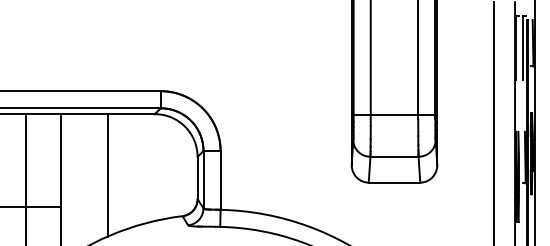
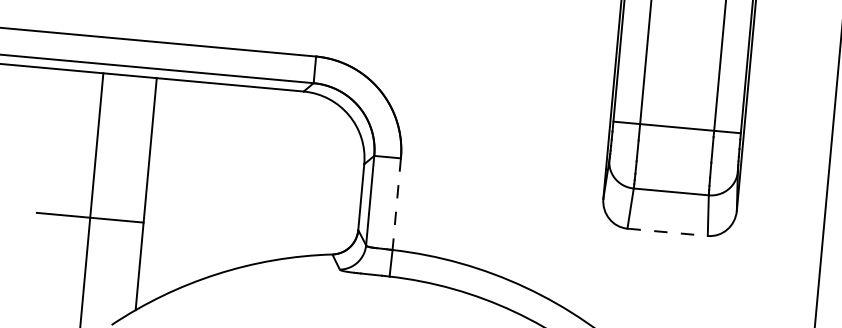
line: (107, 175) -> (221, 180), removed
line: (220, 180) -> (396, 204), solid -> dashed
line: (394, 182) -> (667, 232), solid -> dashed

